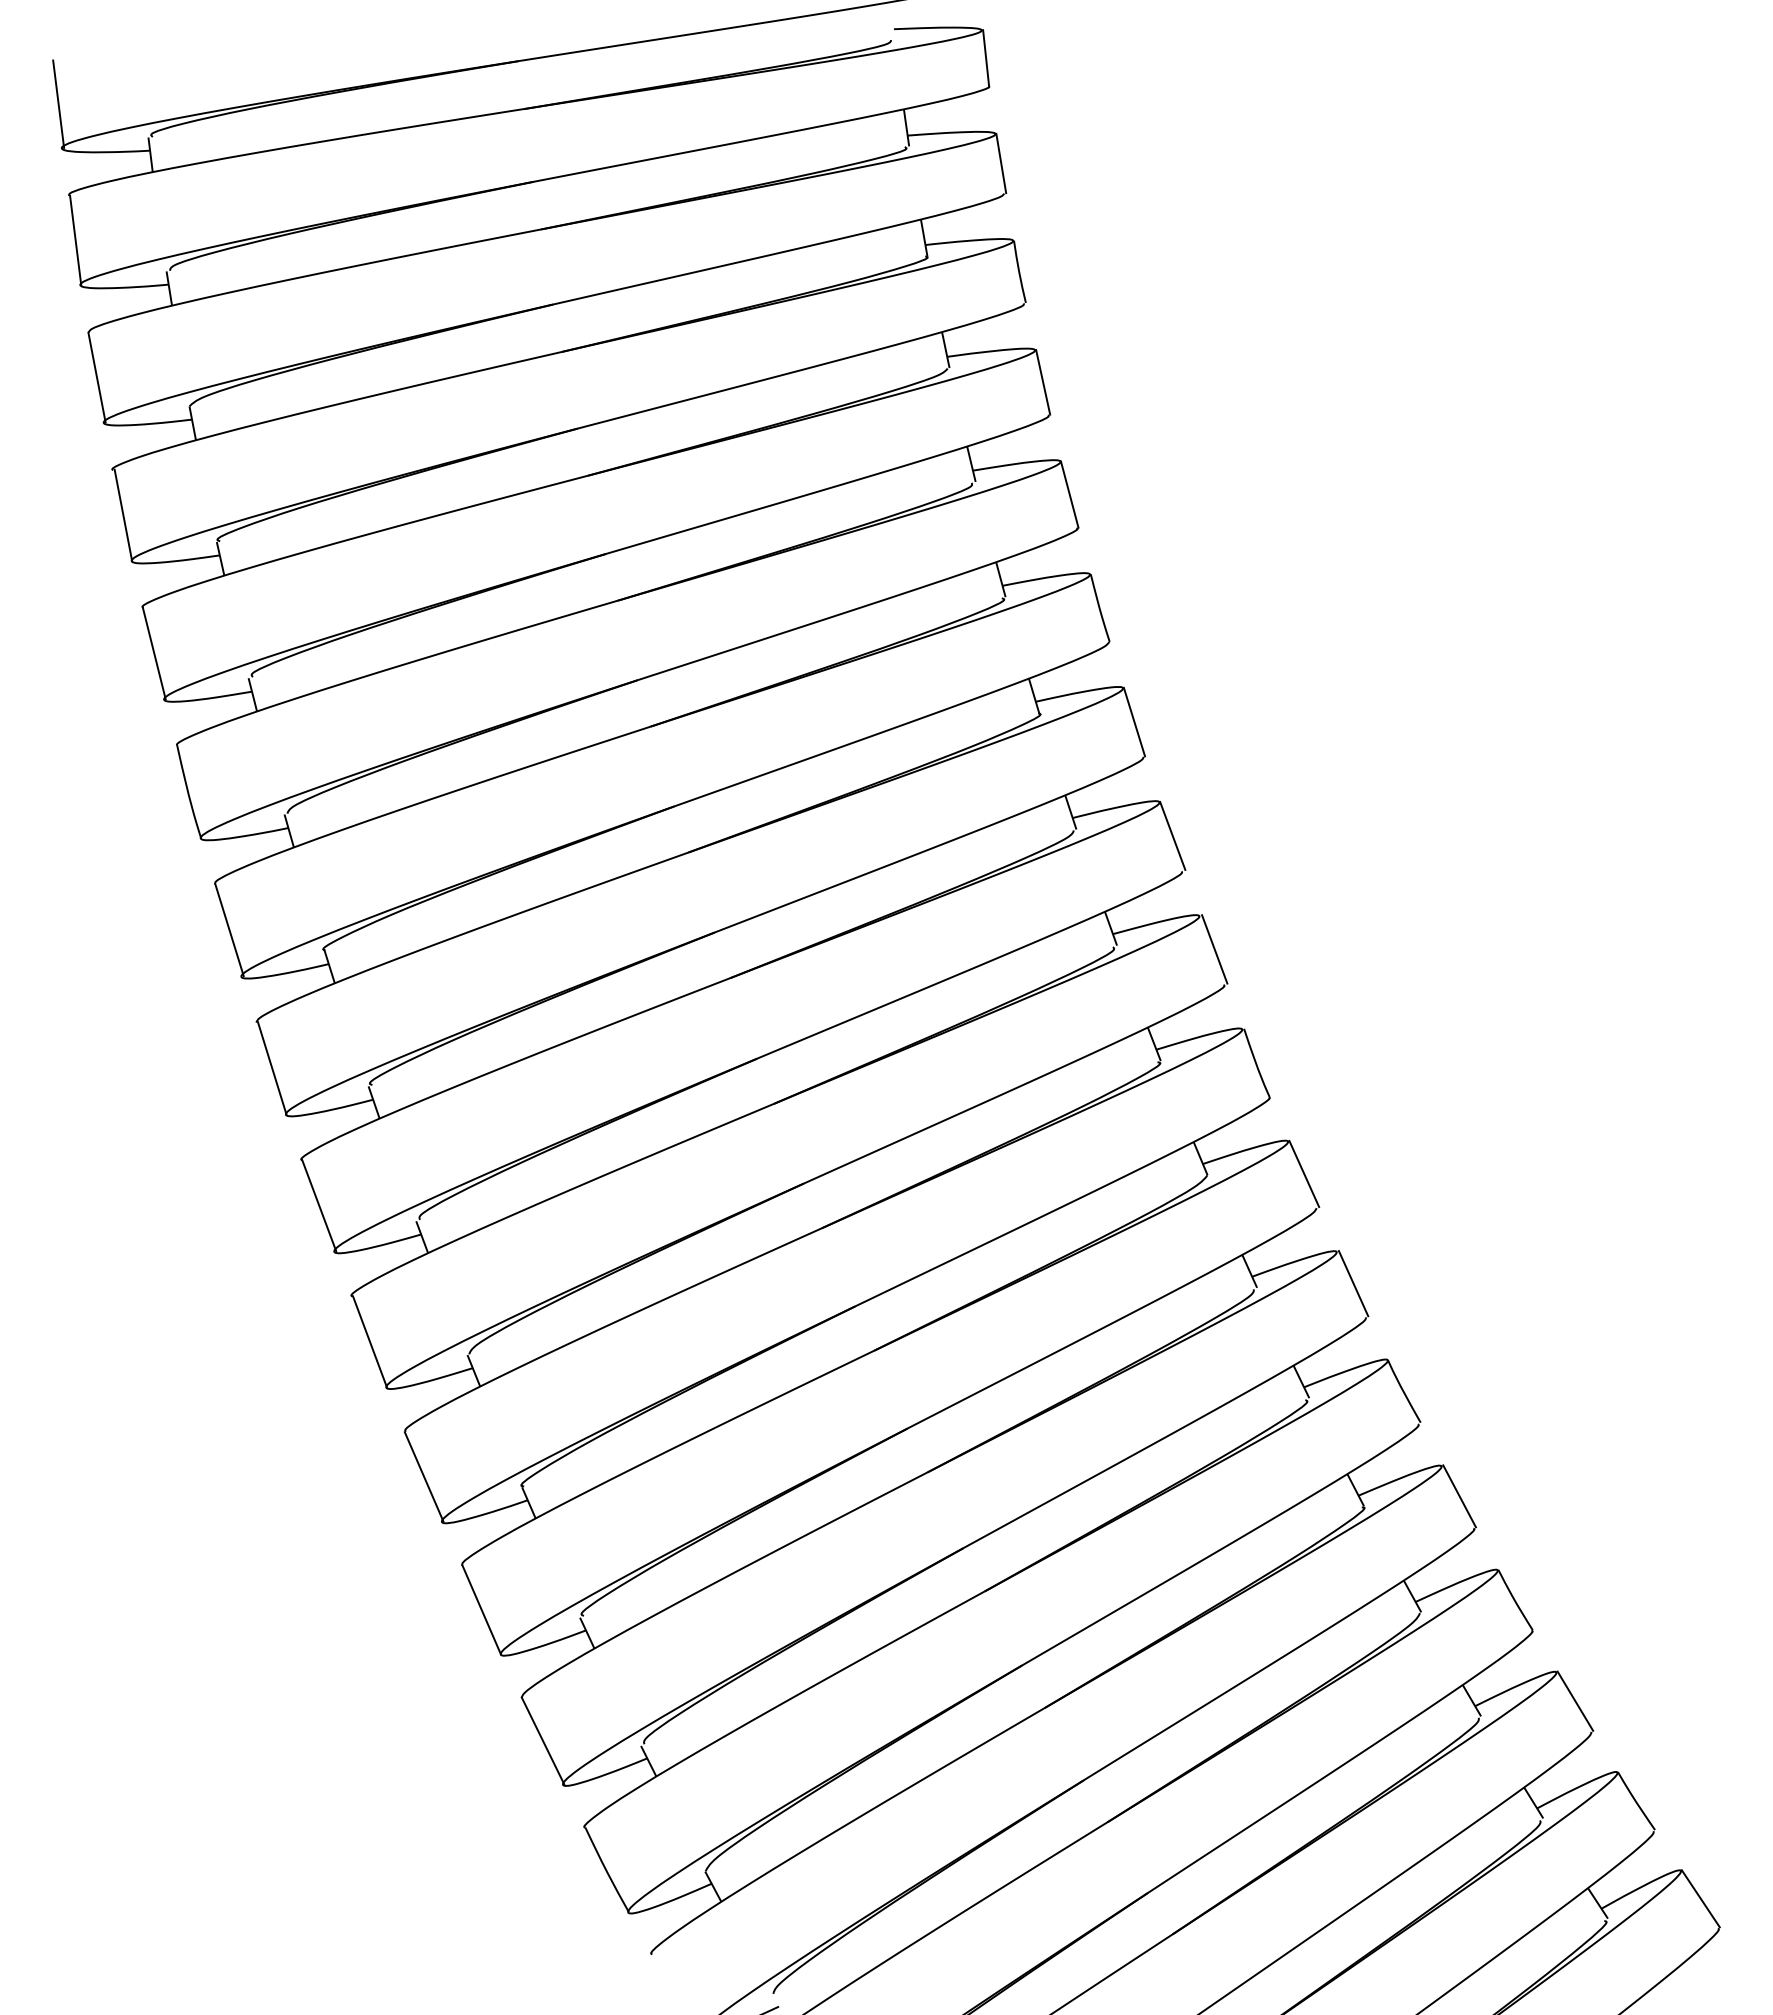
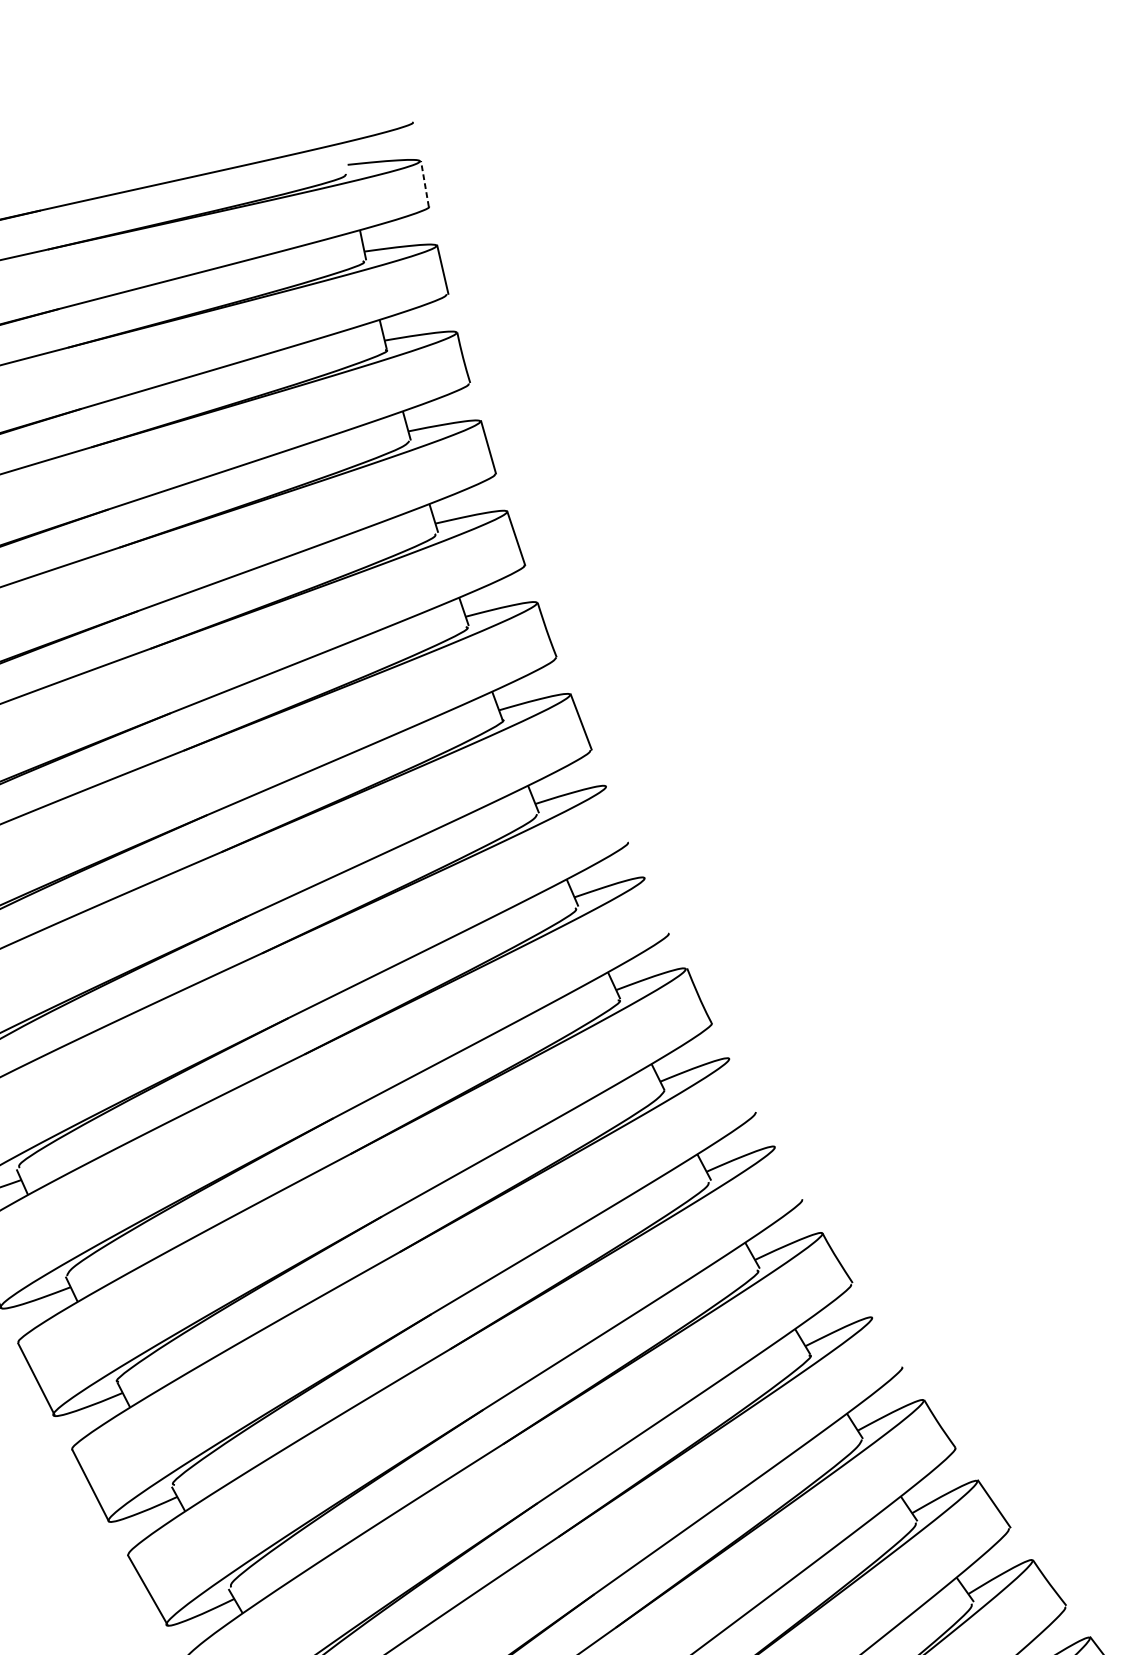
line: (986, 57) -> (425, 183), solid -> dashed
line: (1172, 835) -> (618, 813), removed
line: (1214, 949) -> (658, 904), removed
line: (1304, 1173) -> (744, 1084), removed
line: (1353, 1283) -> (790, 1172), removed
line: (1459, 1496) -> (888, 1341), removed

